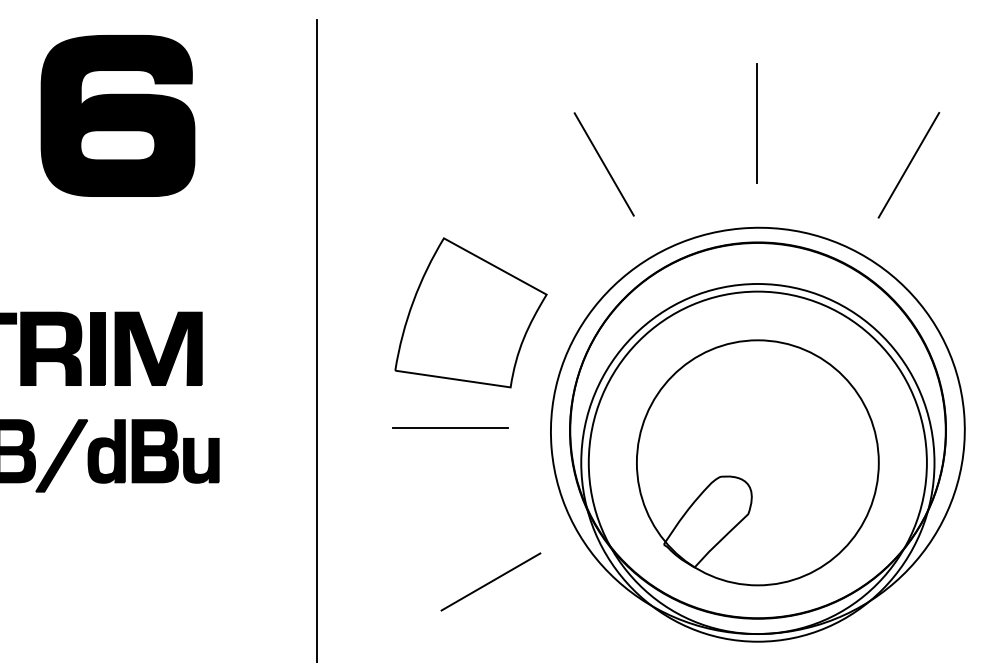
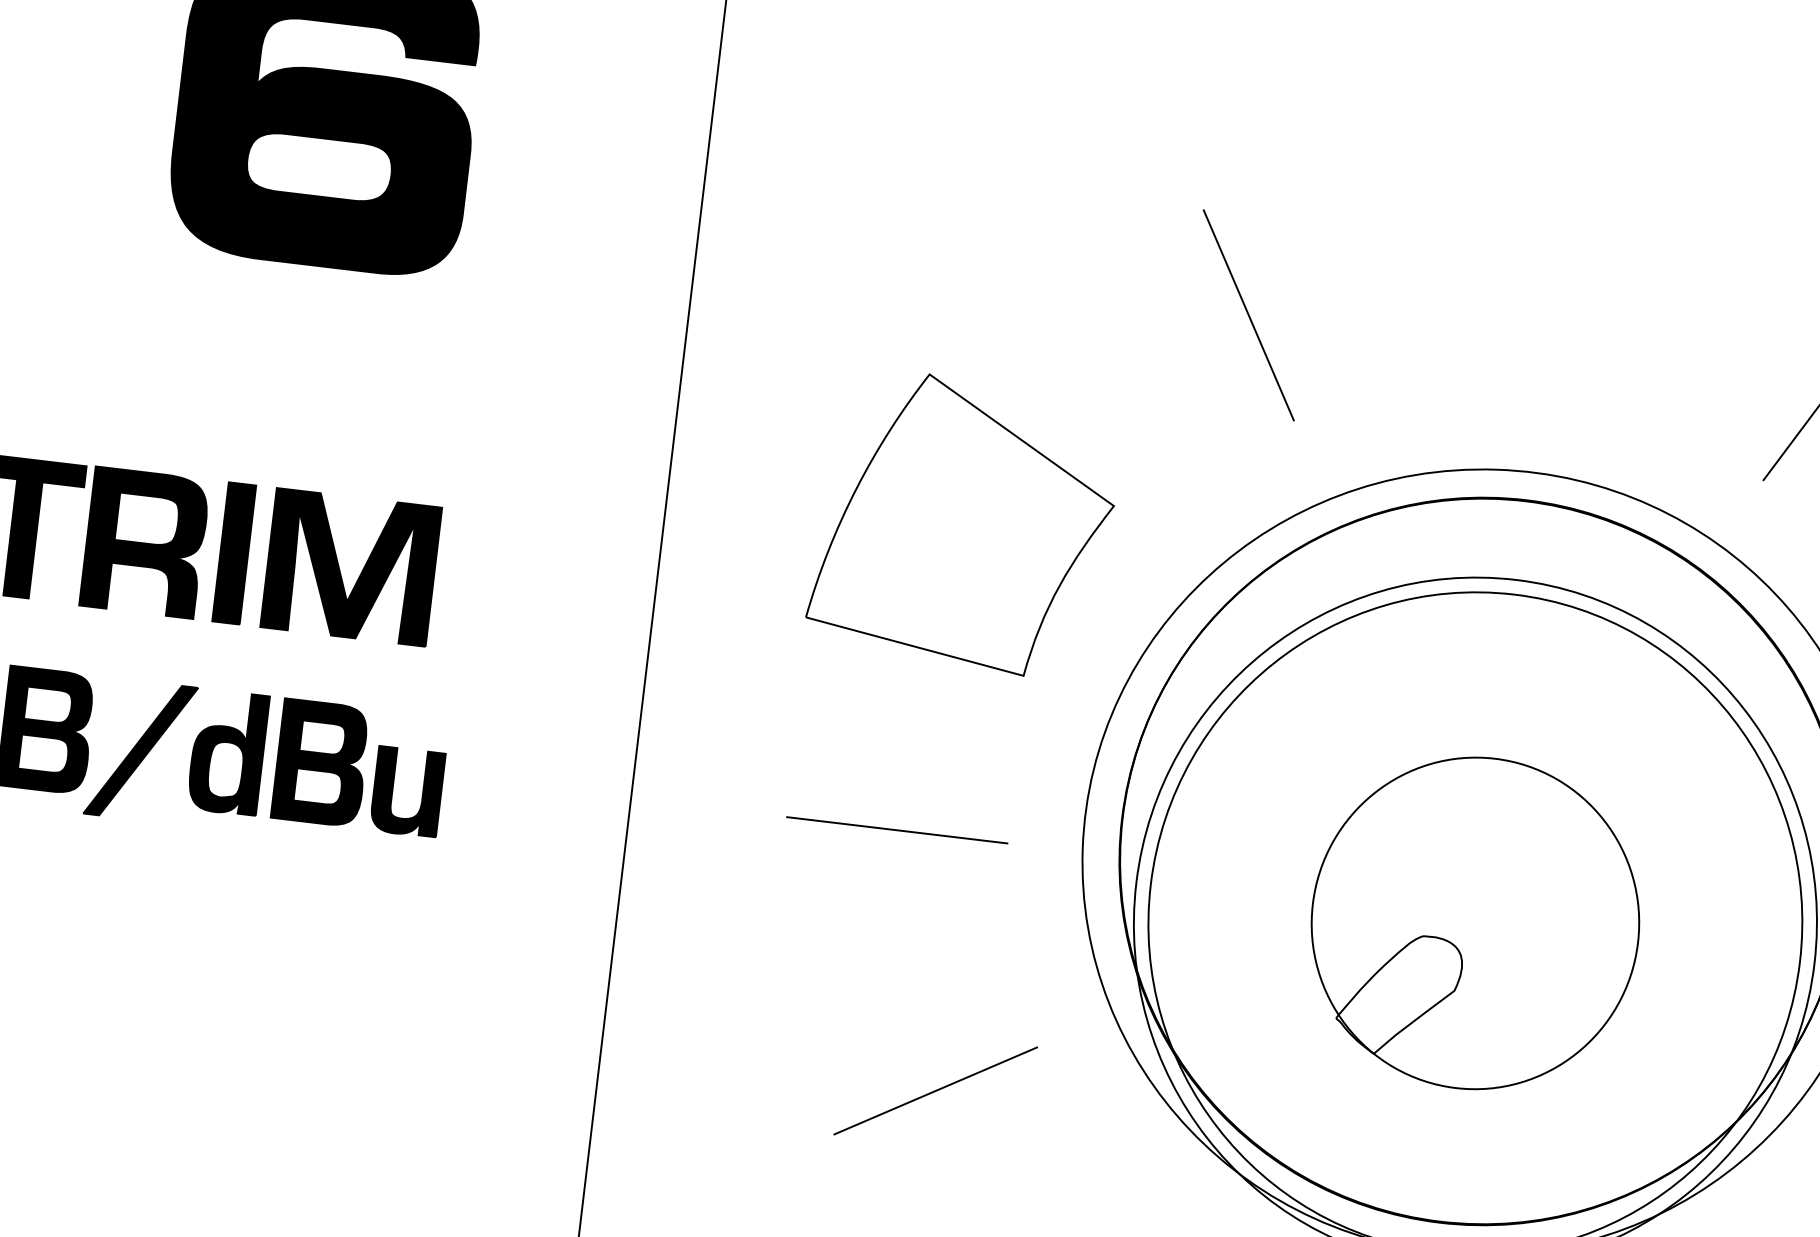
line: (757, 123) -> (1552, 271), removed
part: (470, 312) -> (963, 522), moved
line: (450, 427) -> (898, 828), moved
part: (757, 462) -> (1474, 922), size x0.7

